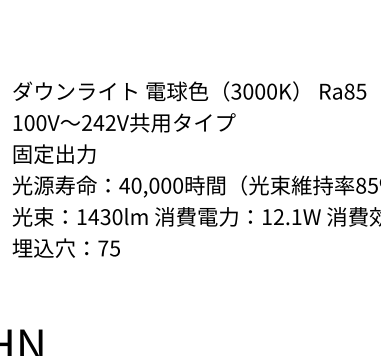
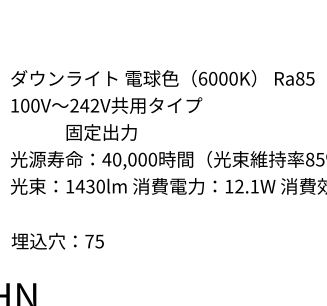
text: (235, 91) -> (202, 78), 3000K -> 6000K
text: (54, 154) -> (101, 132), moved
text: (65, 248) -> (57, 241), moved

